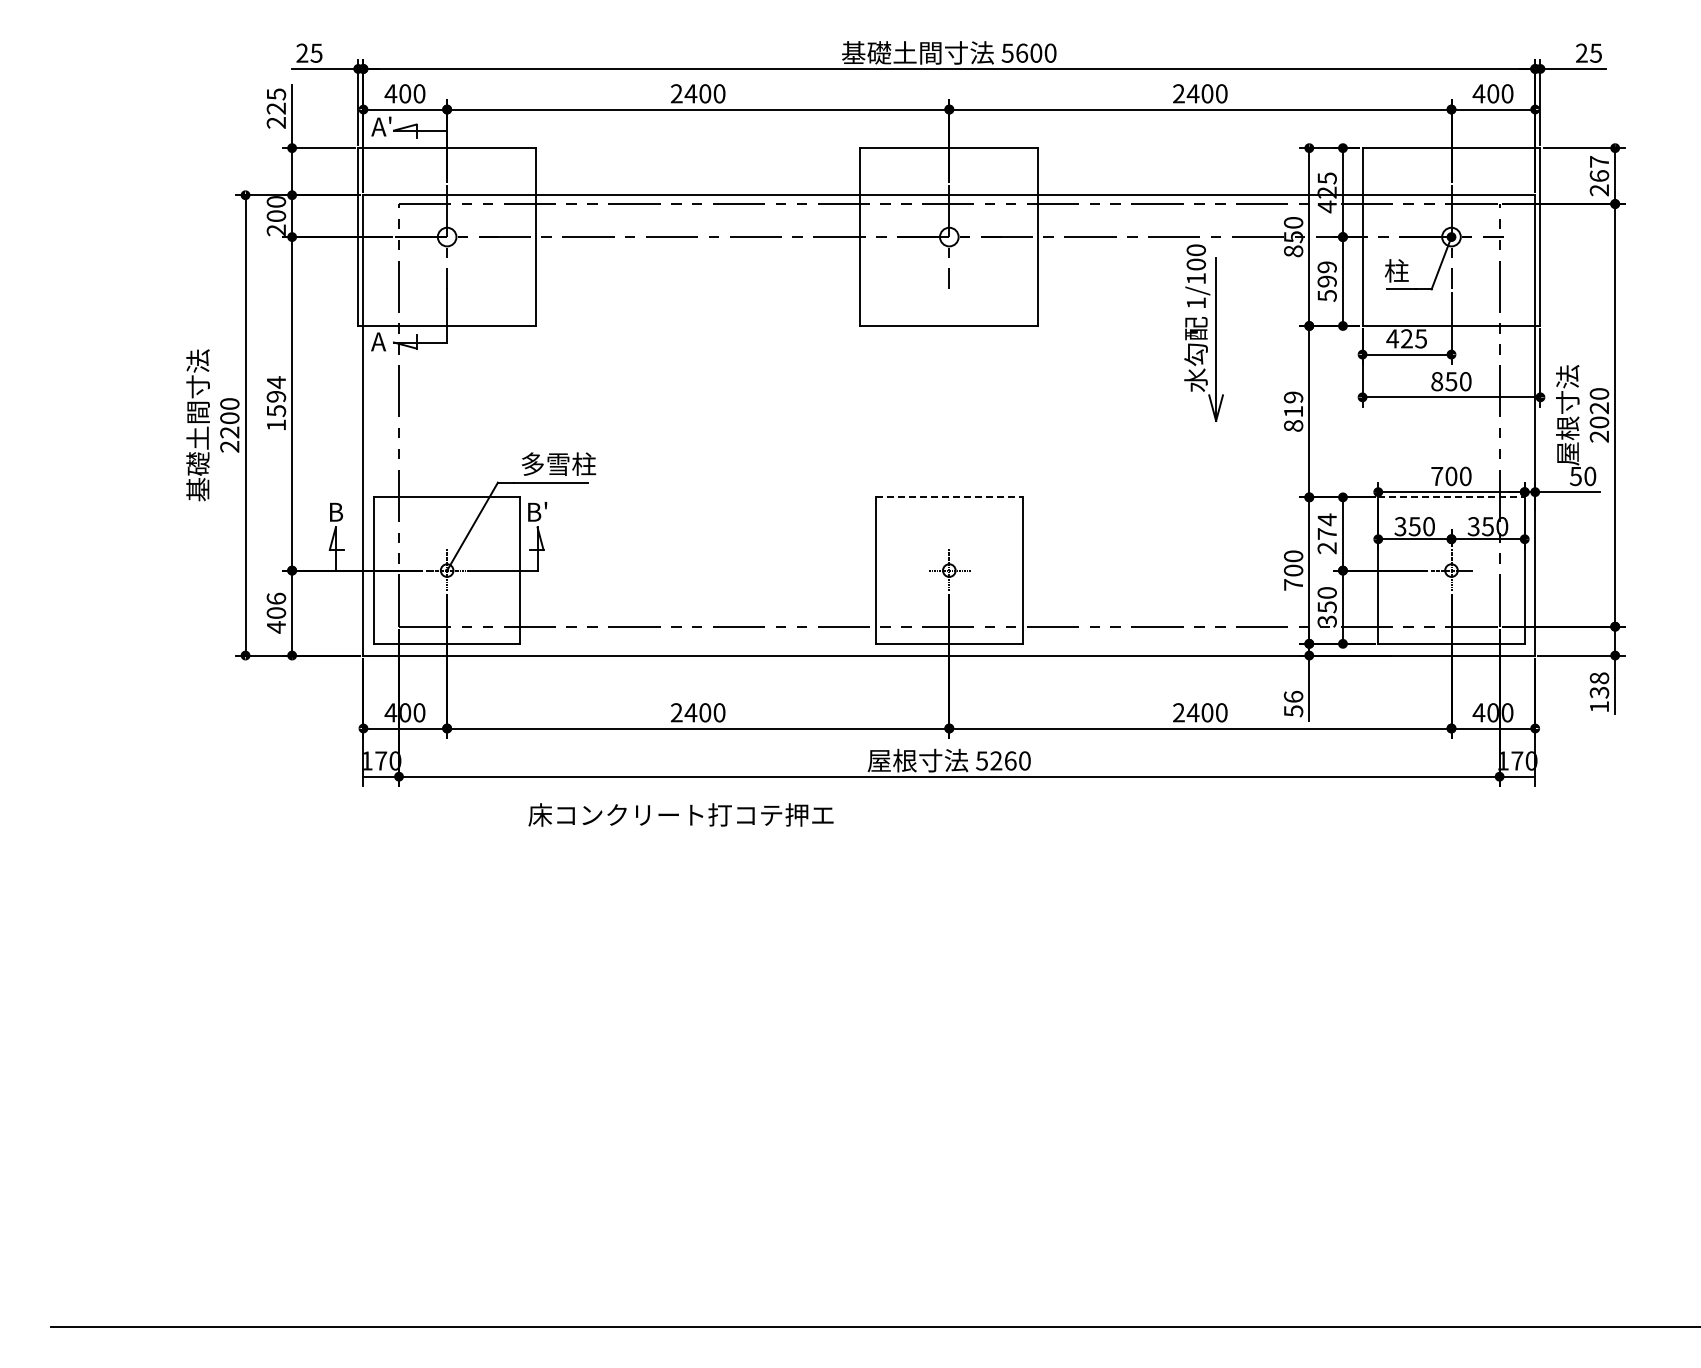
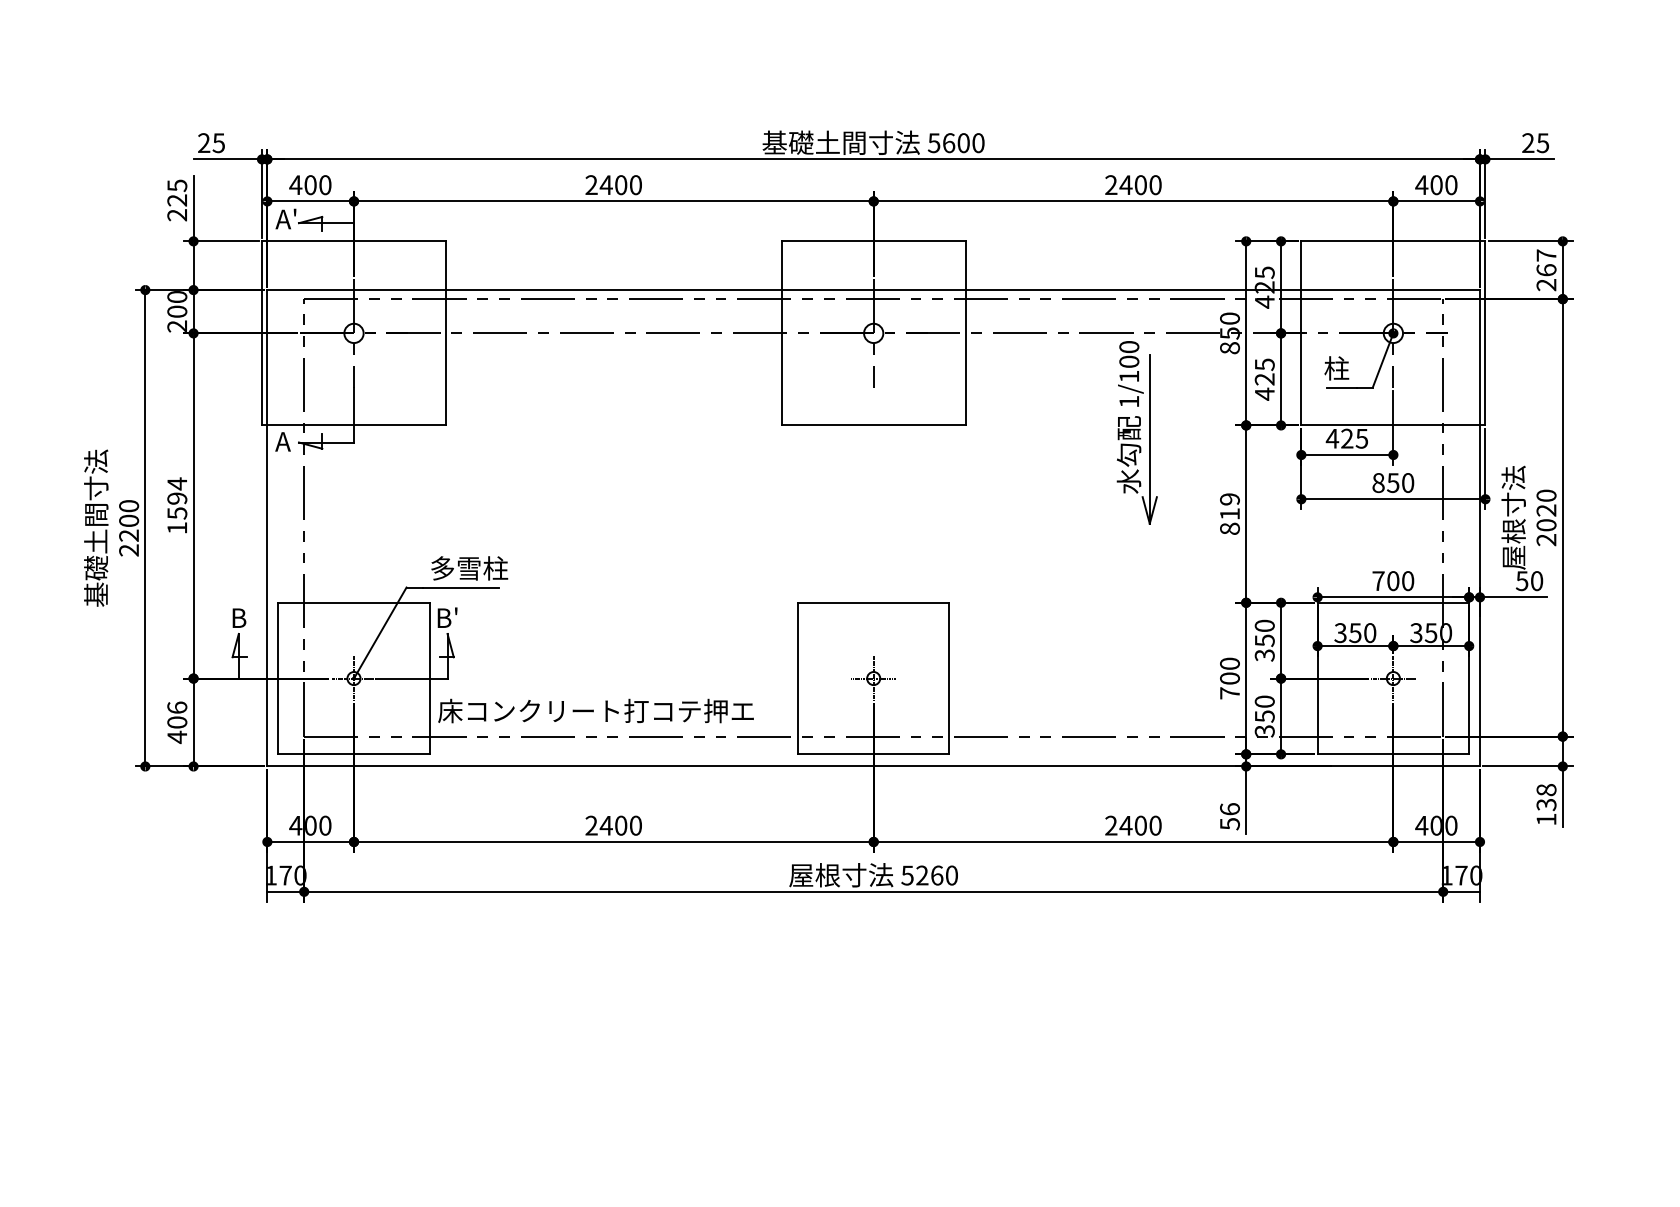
text: (1326, 281) -> (1264, 379), 599 -> 425
line: (949, 497) -> (873, 602), dashed -> solid
line: (1452, 497) -> (1394, 602), dashed -> solid
text: (1326, 533) -> (1264, 640), 274 -> 350
text: (680, 814) -> (595, 710), moved

